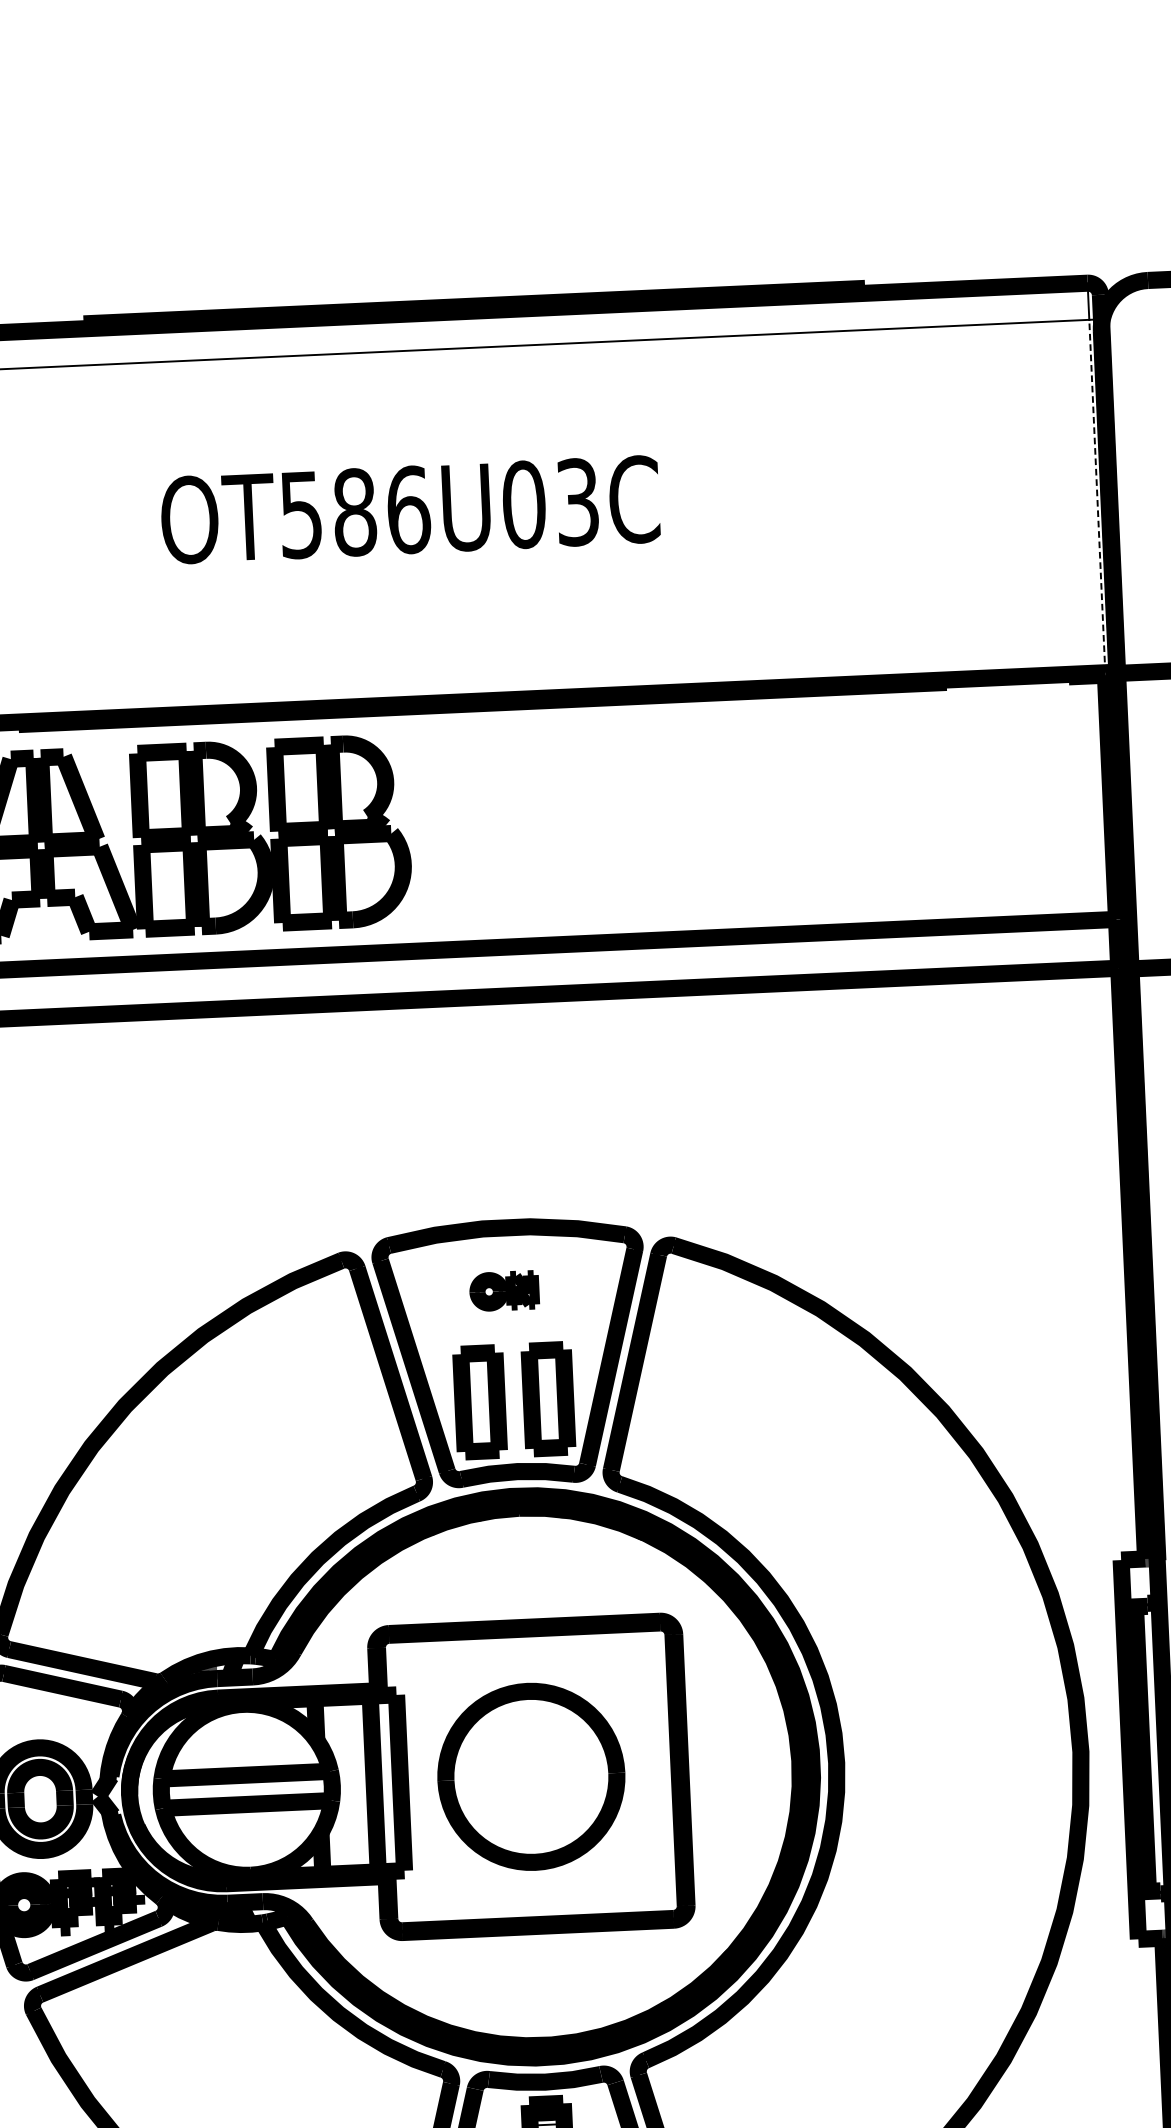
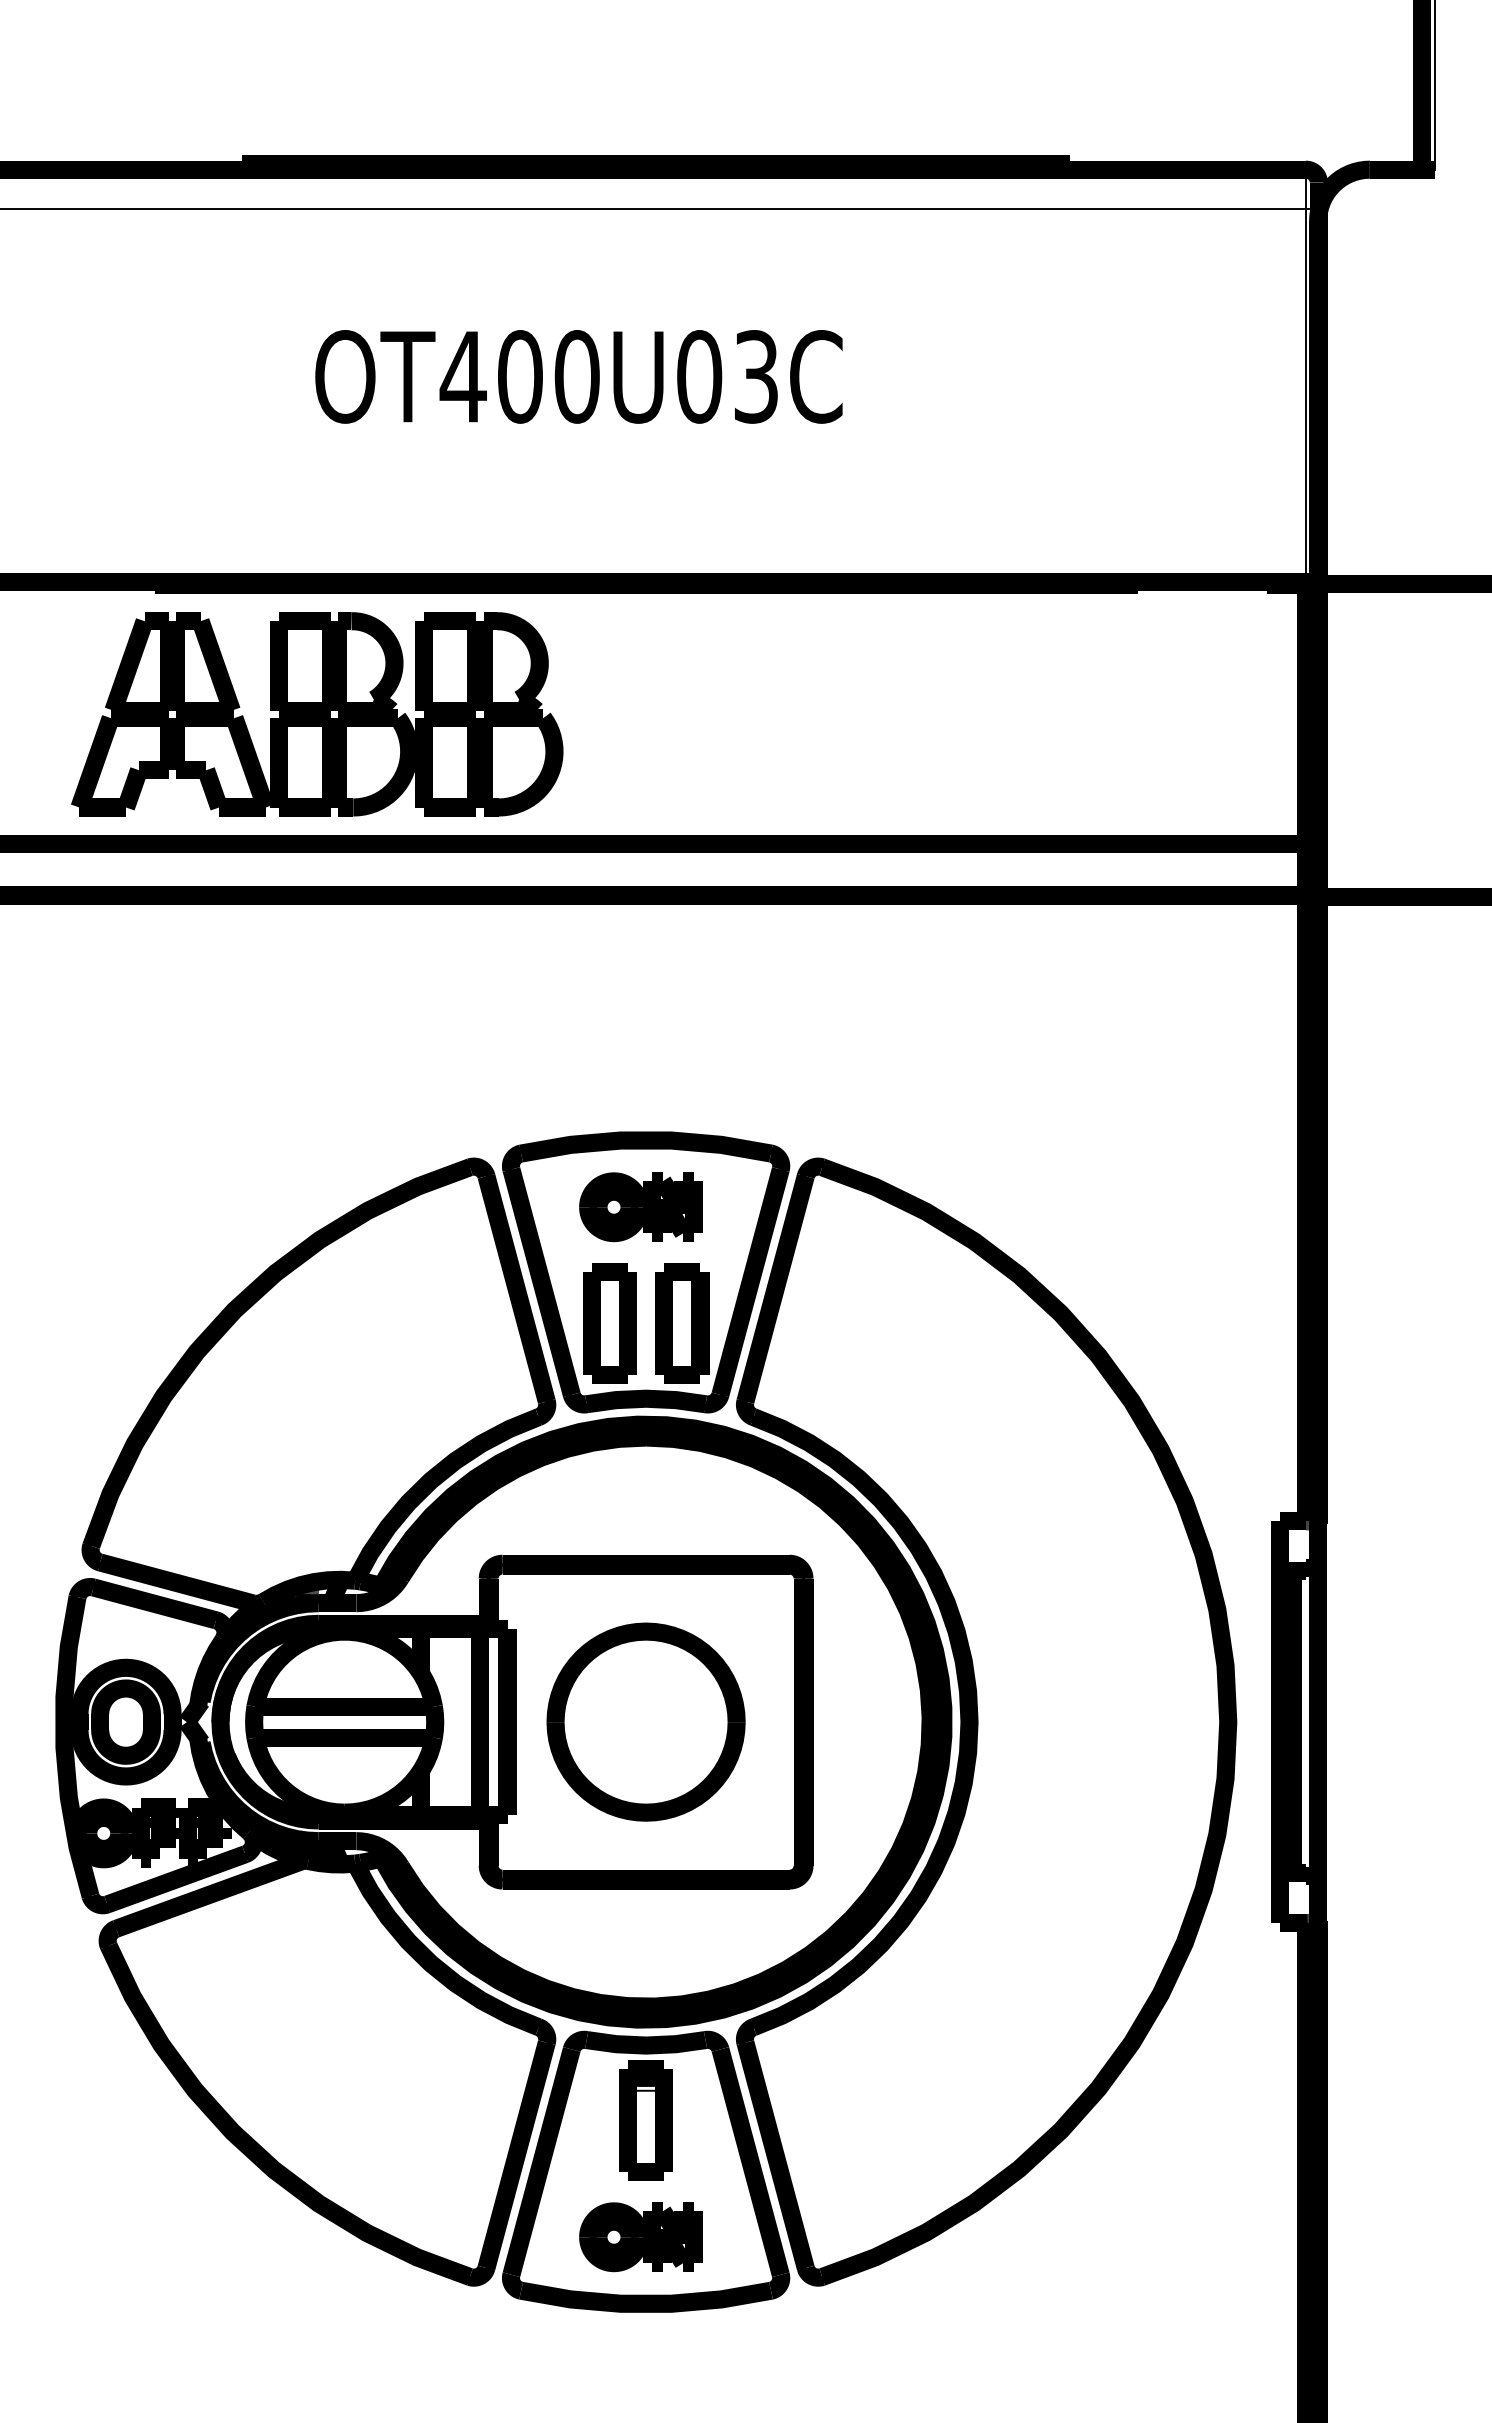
line: (1096, 496) -> (1305, 395), dashed -> solid
text: (354, 512) -> (519, 376), OT586U03C -> OT400U03C
part: (504, 1291) -> (640, 1207), size x1.67

